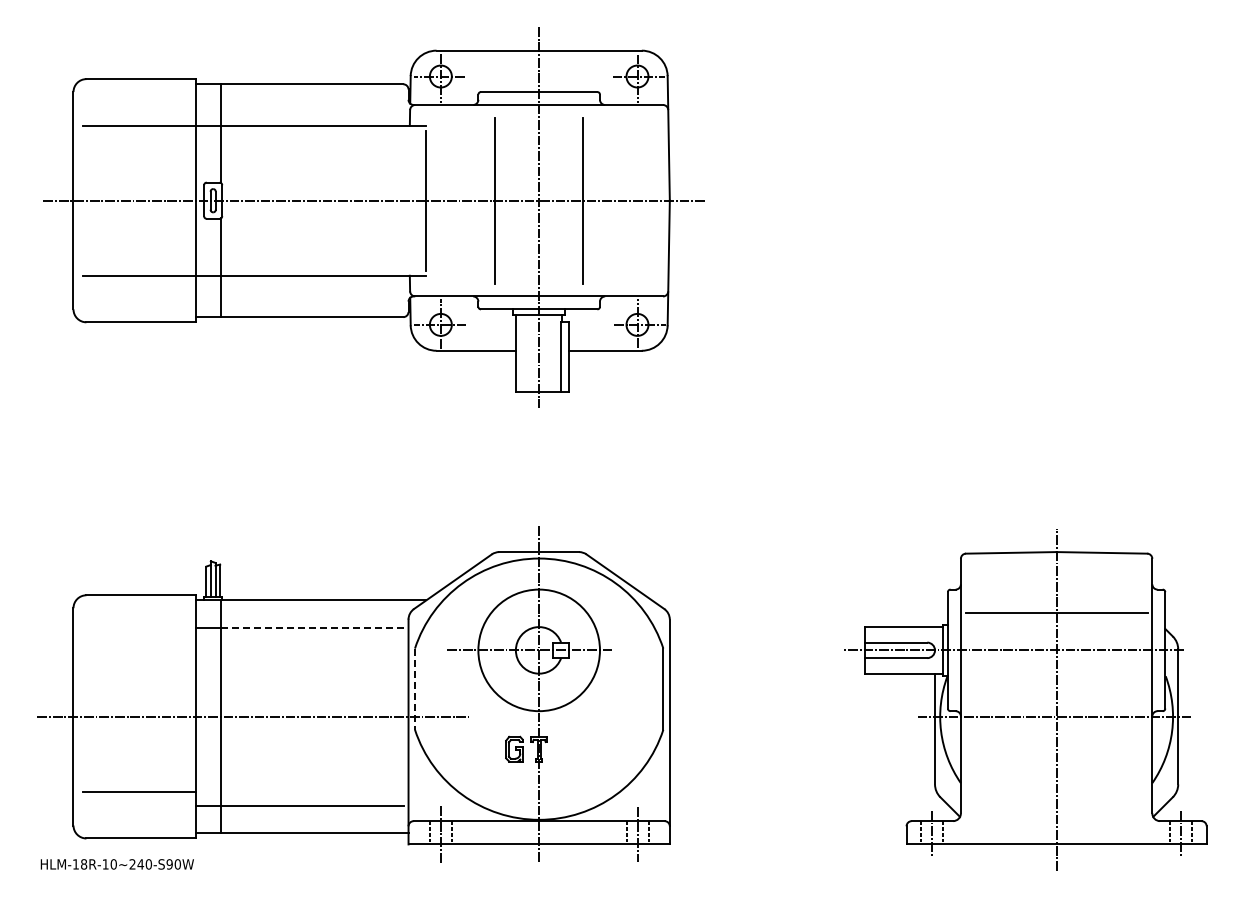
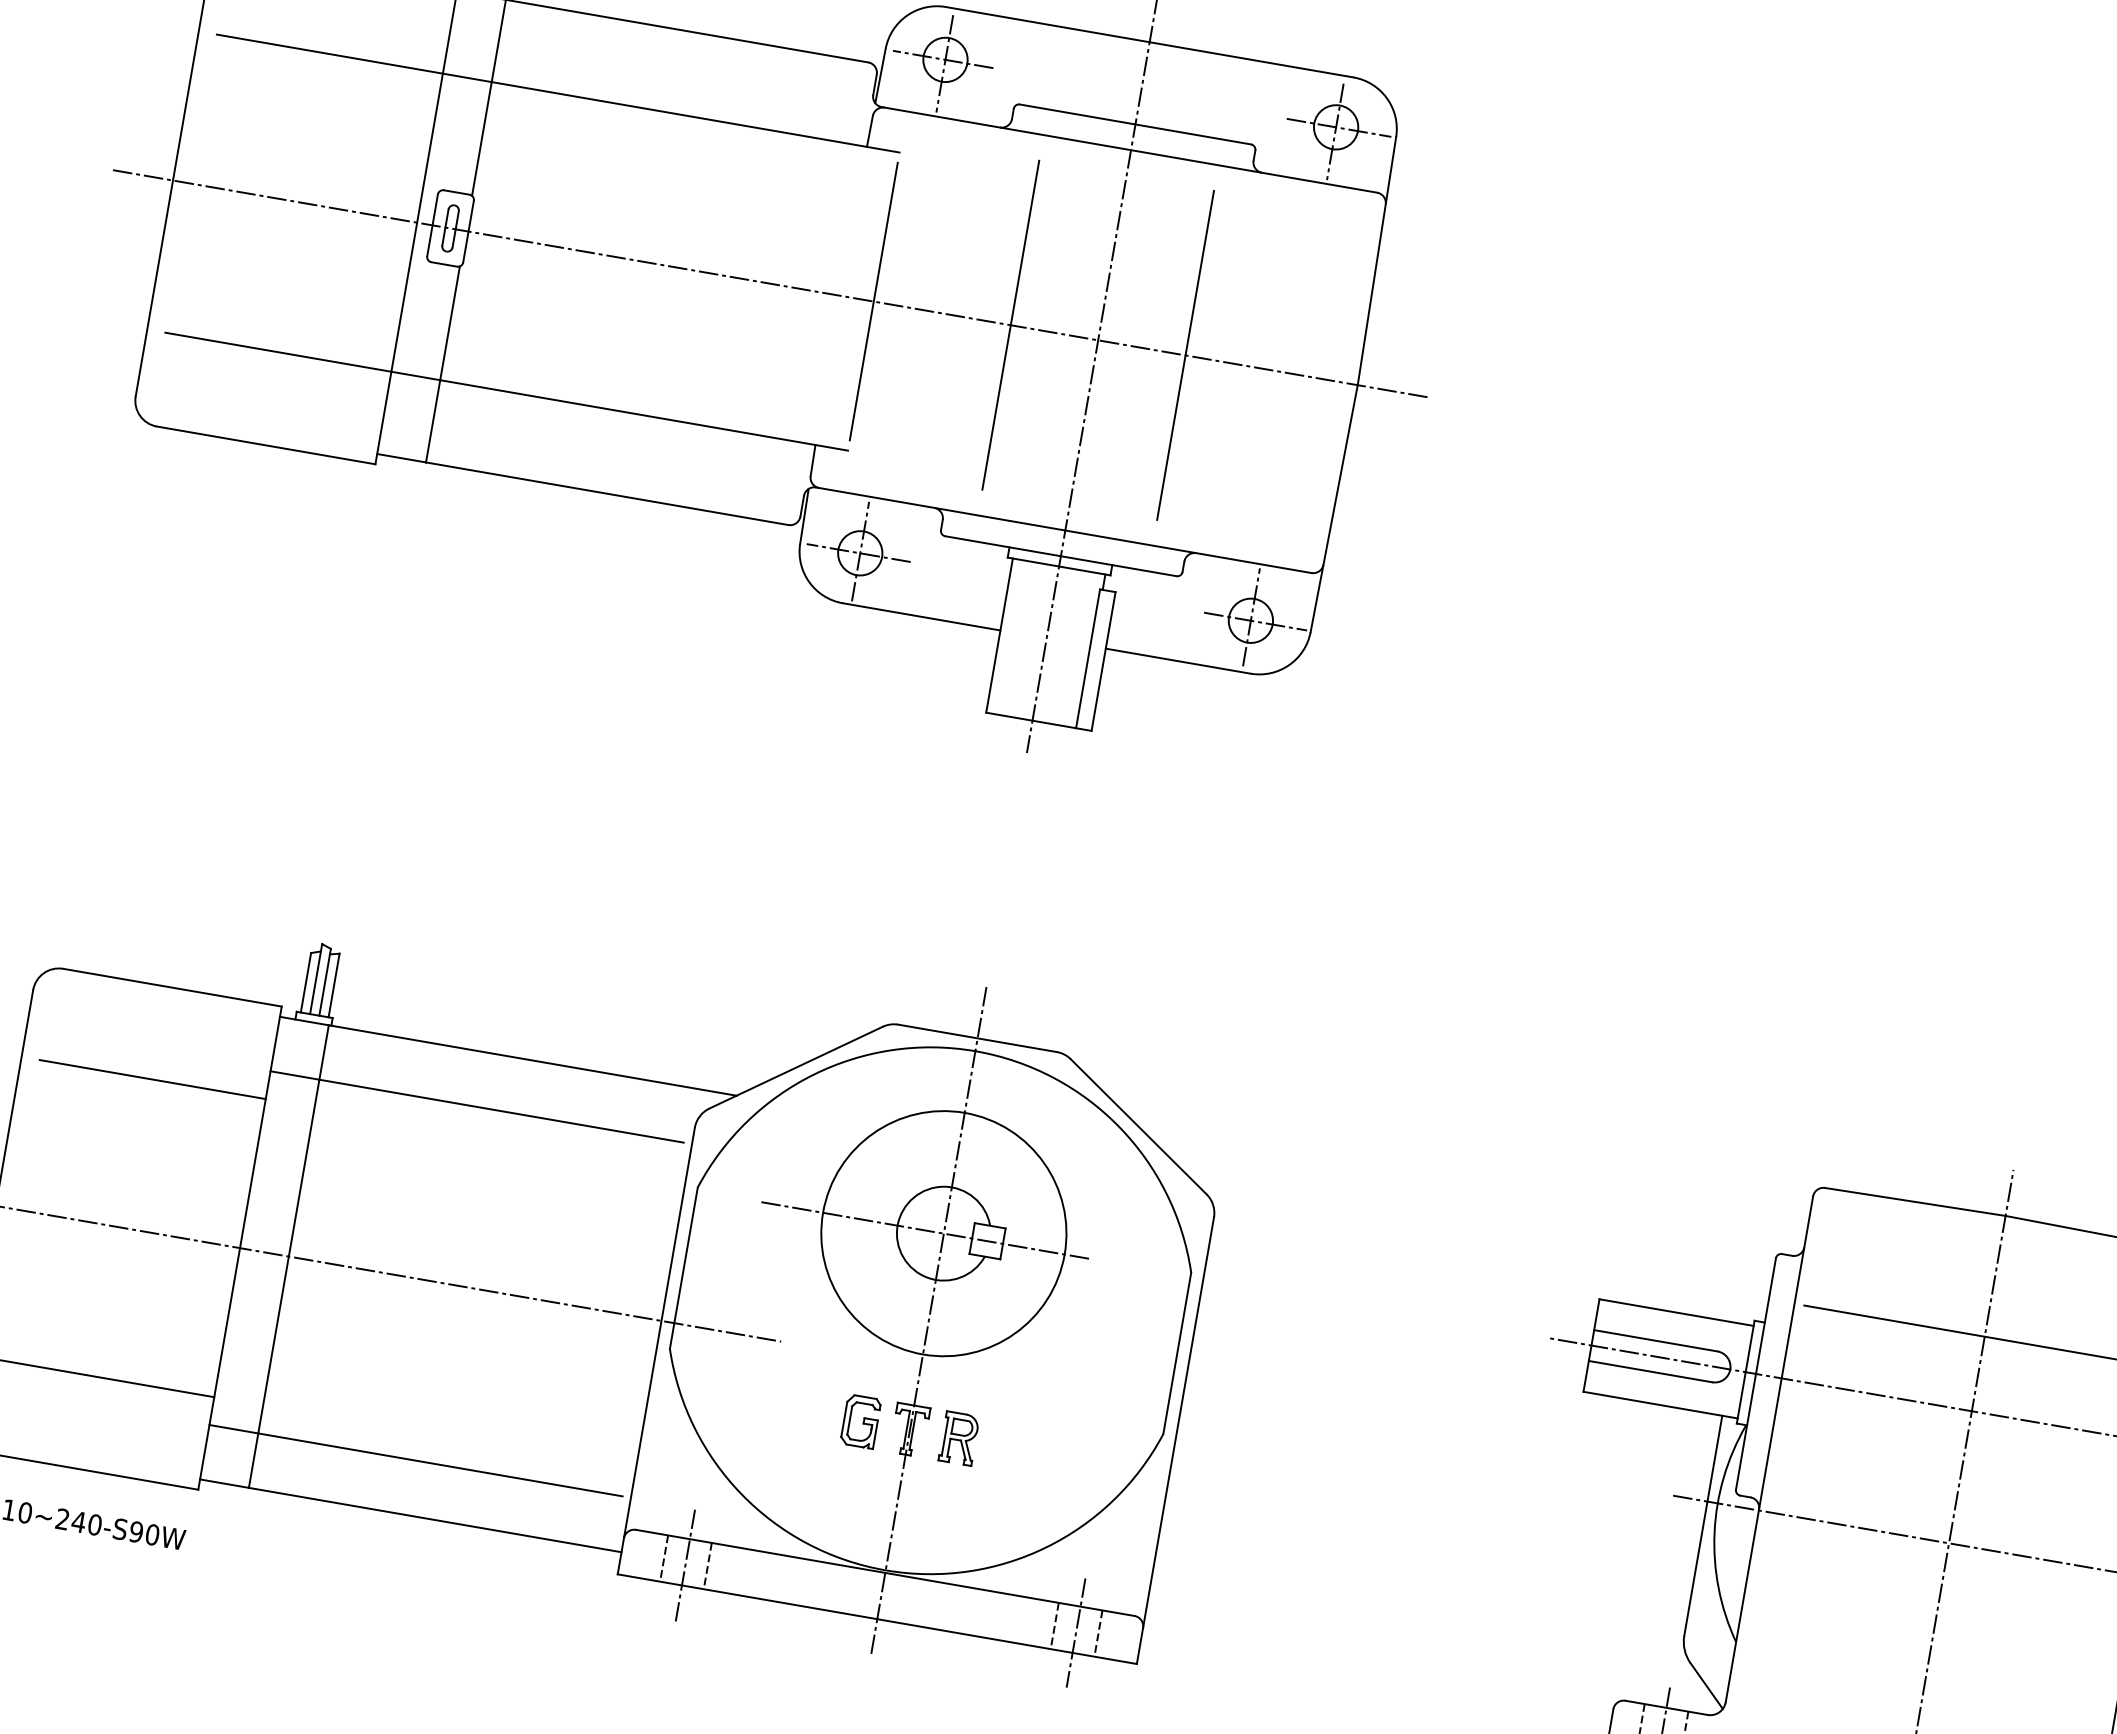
line: (312, 627) -> (501, 1110), dashed -> solid
line: (139, 641) -> (152, 1078), added
line: (415, 689) -> (684, 1268), dashed -> solid
part: (564, 749) -> (960, 1439), added

